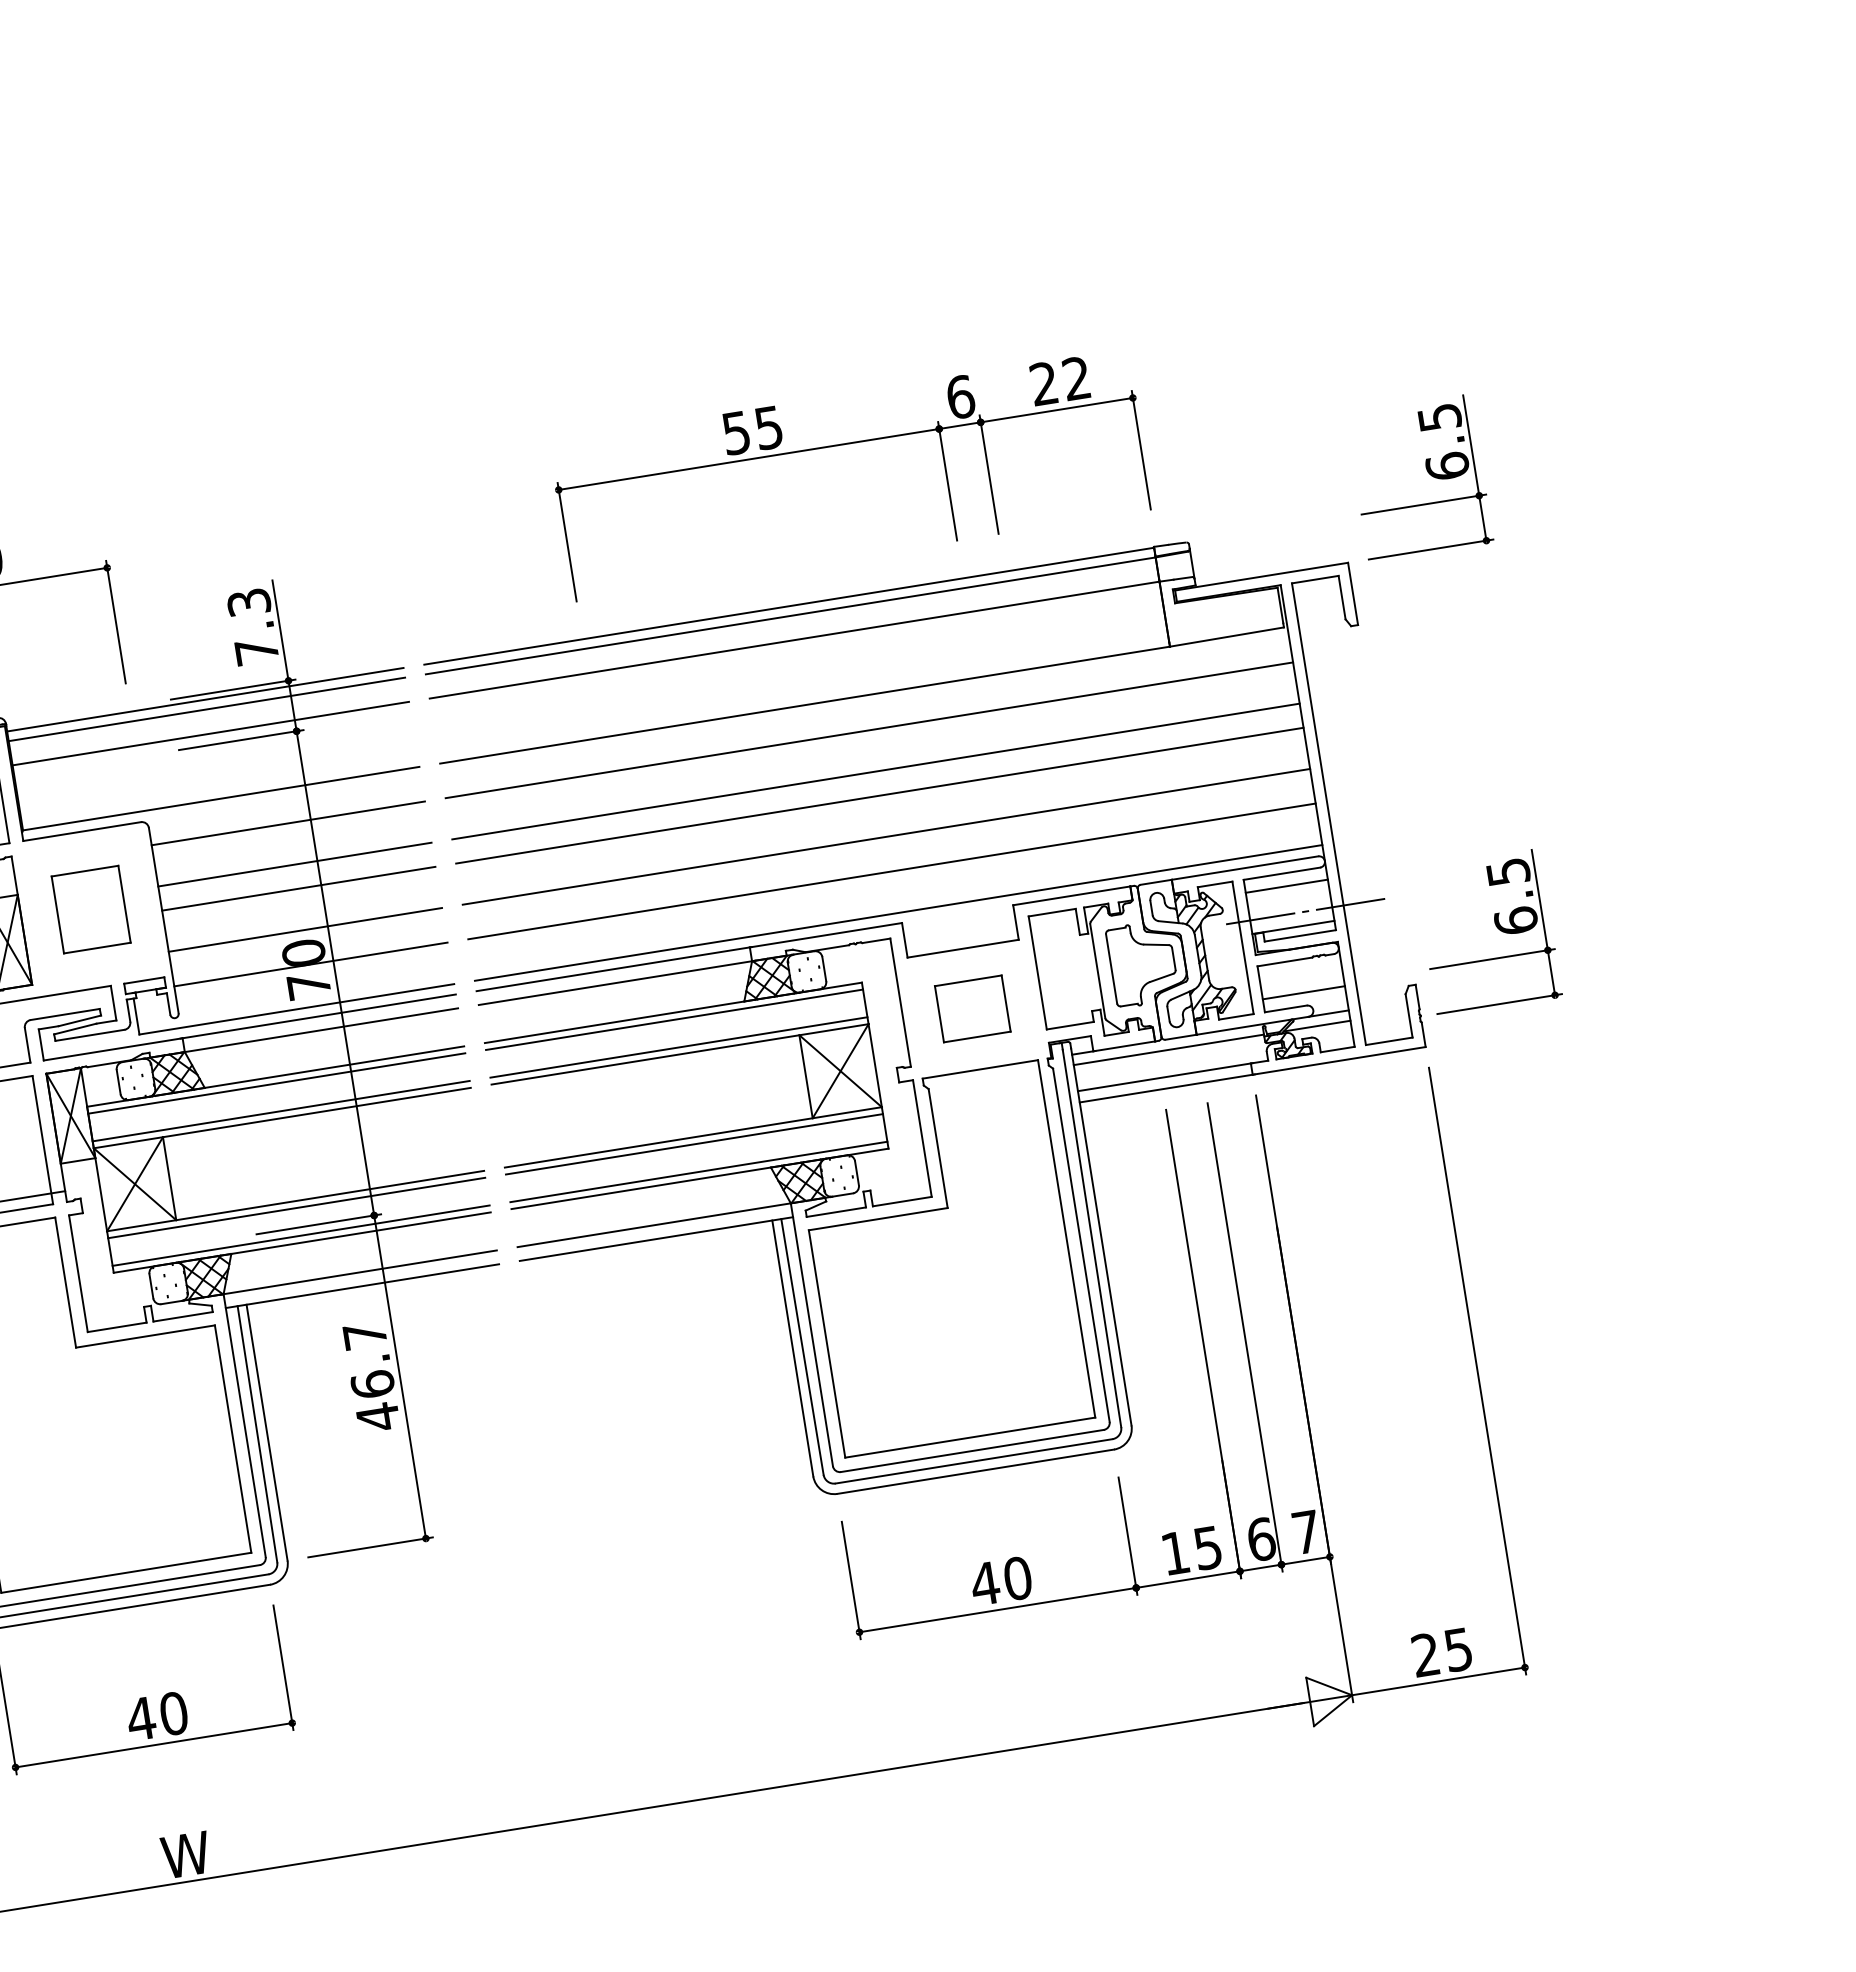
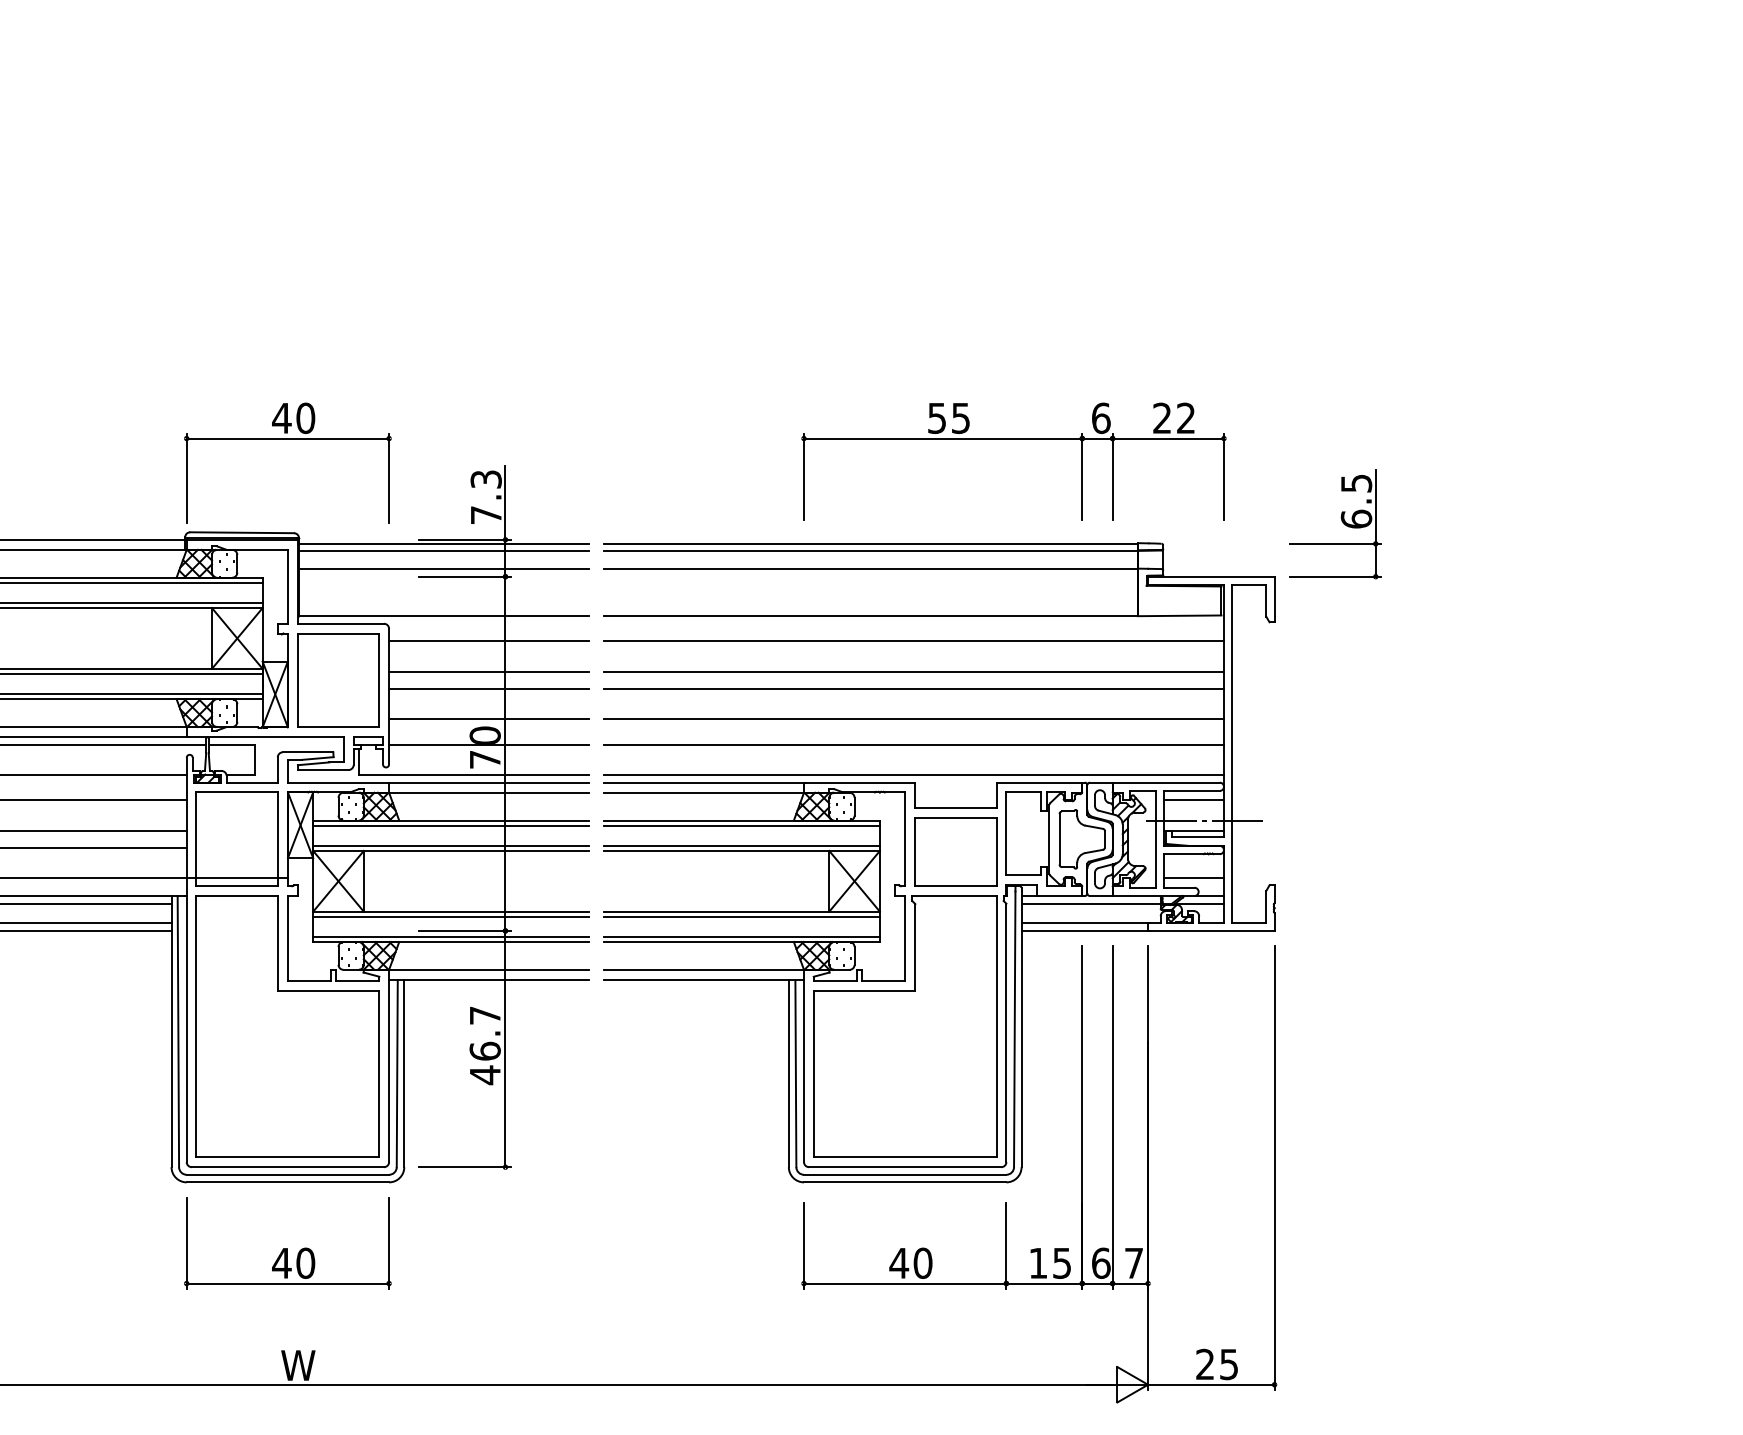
part: (845, 445) -> (1013, 439), moved
part: (91, 909) -> (338, 680), size x1.67
part: (1496, 927) -> (1338, 853), removed
part: (972, 1008) -> (955, 851), size x1.67

